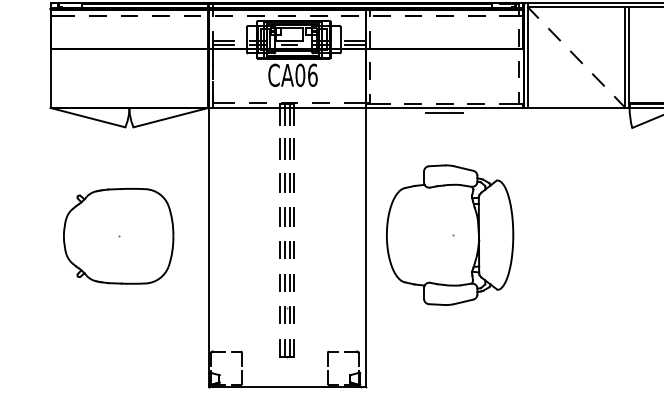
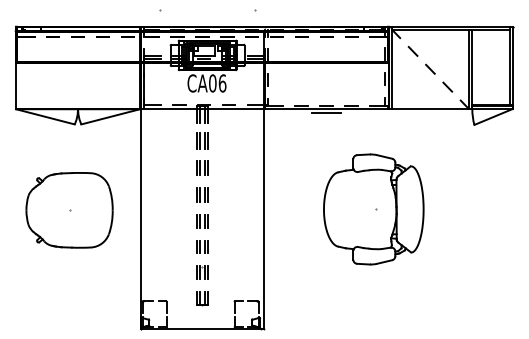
part: (449, 235) -> (373, 209), moved

